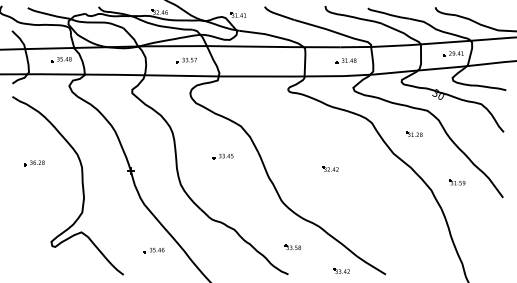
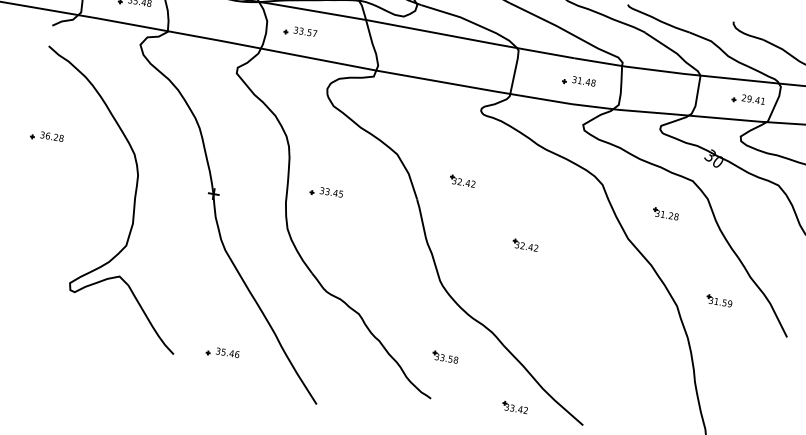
part: (186, 60) -> (300, 31), moved
part: (284, 135) -> (462, 180), added
part: (222, 156) -> (325, 192), moved
part: (34, 163) -> (47, 137), moved
part: (153, 250) -> (222, 352), moved

